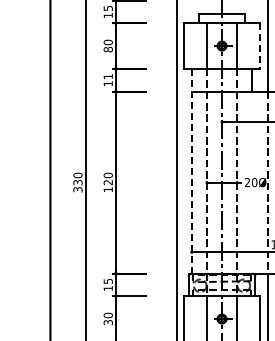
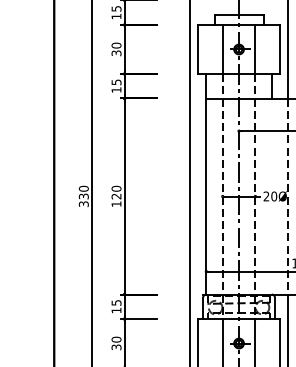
line: (259, 46) -> (279, 49), dashed -> solid
text: (107, 49) -> (115, 53), 80 -> 30
text: (107, 76) -> (115, 82), 11 -> 15
line: (191, 171) -> (206, 184), dashed -> solid

